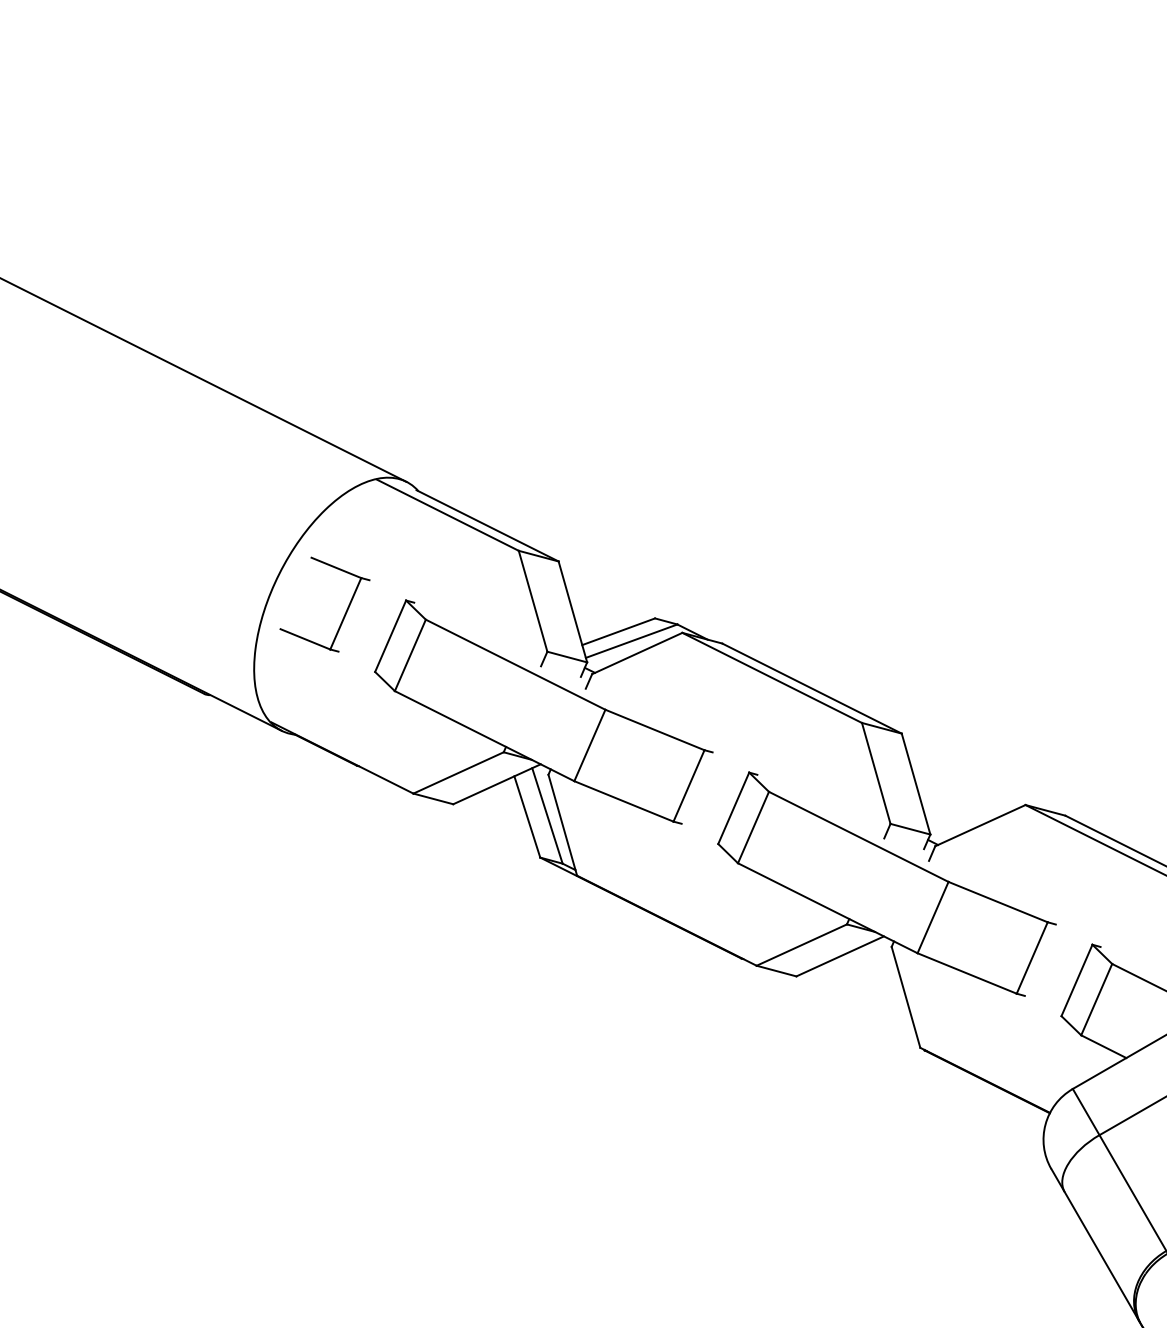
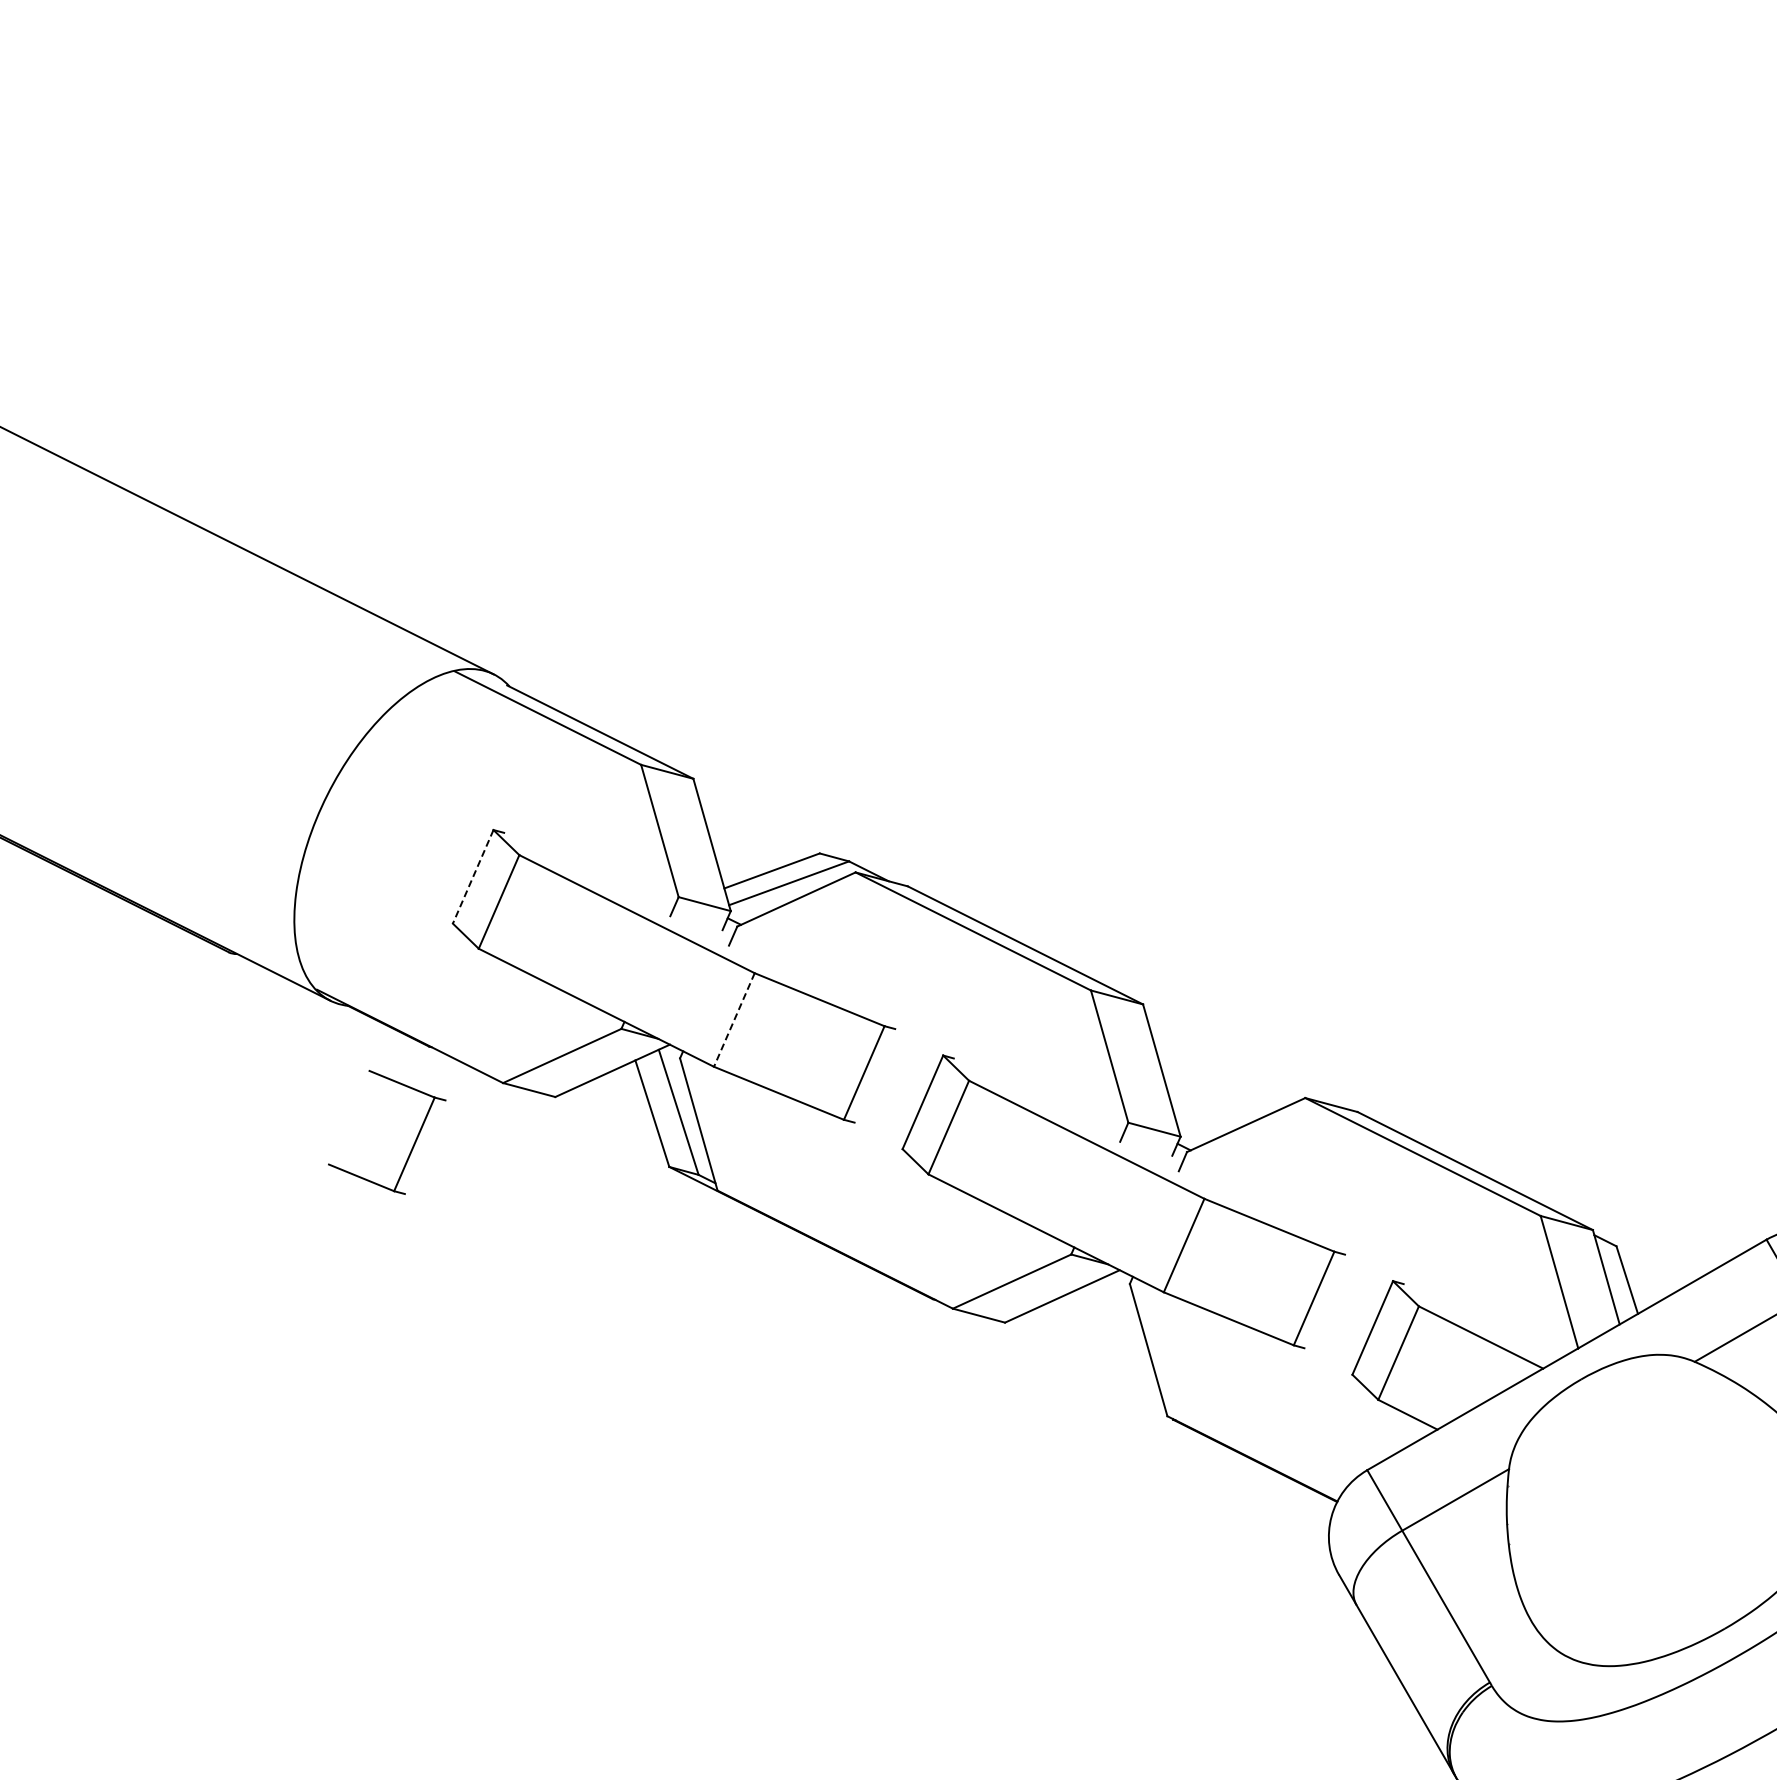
part: (345, 613) -> (413, 1143), moved
line: (390, 636) -> (473, 877), solid -> dashed
line: (590, 745) -> (734, 1020), solid -> dashed

